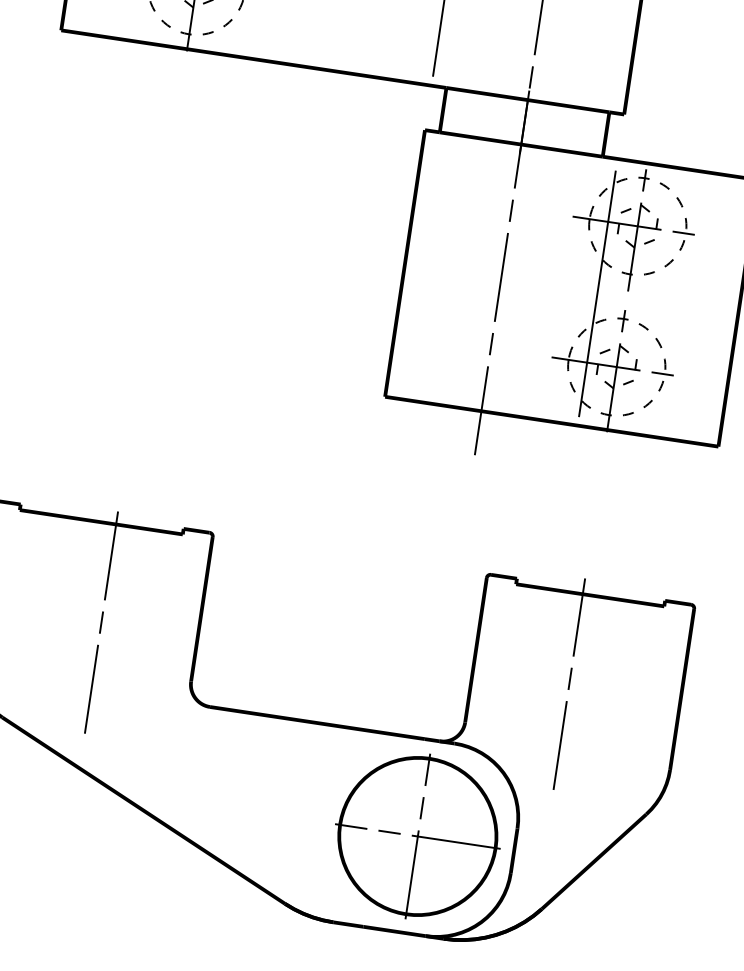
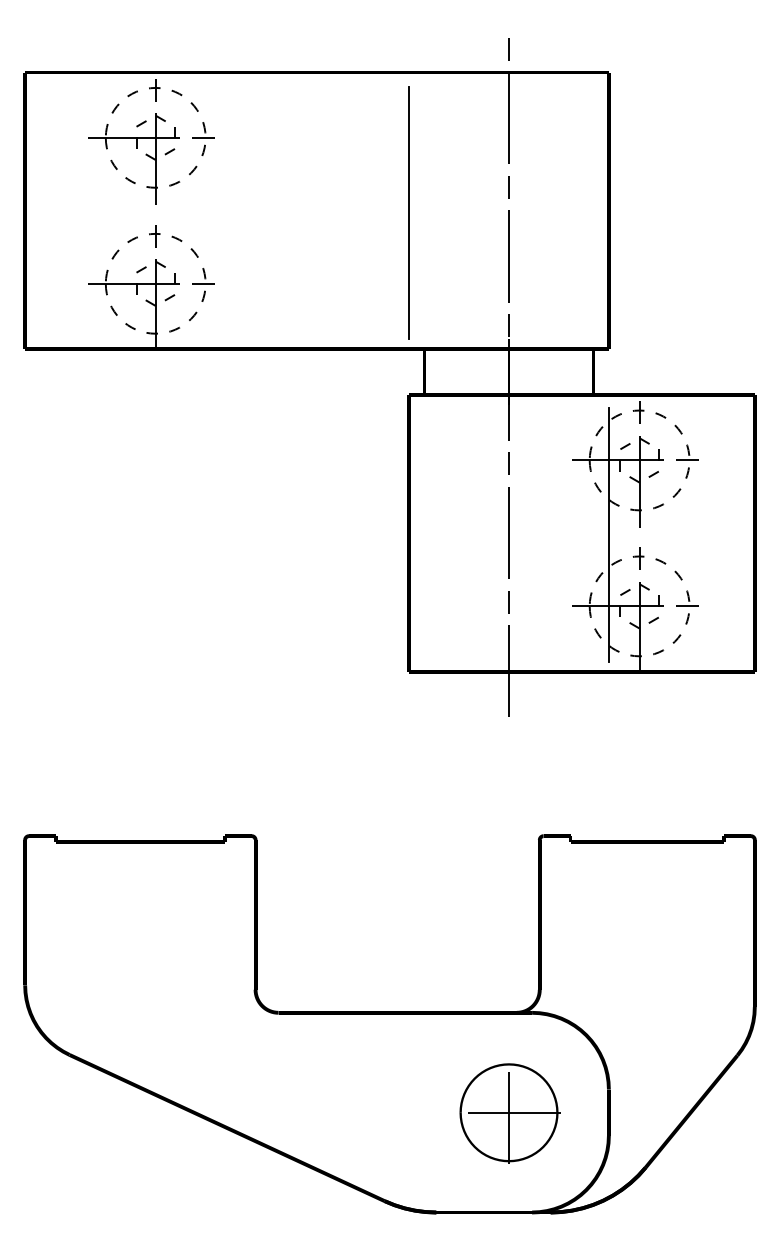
line: (101, 620) -> (155, 941), removed
line: (569, 683) -> (639, 934), removed
part: (417, 836) -> (508, 1112), size x0.6

